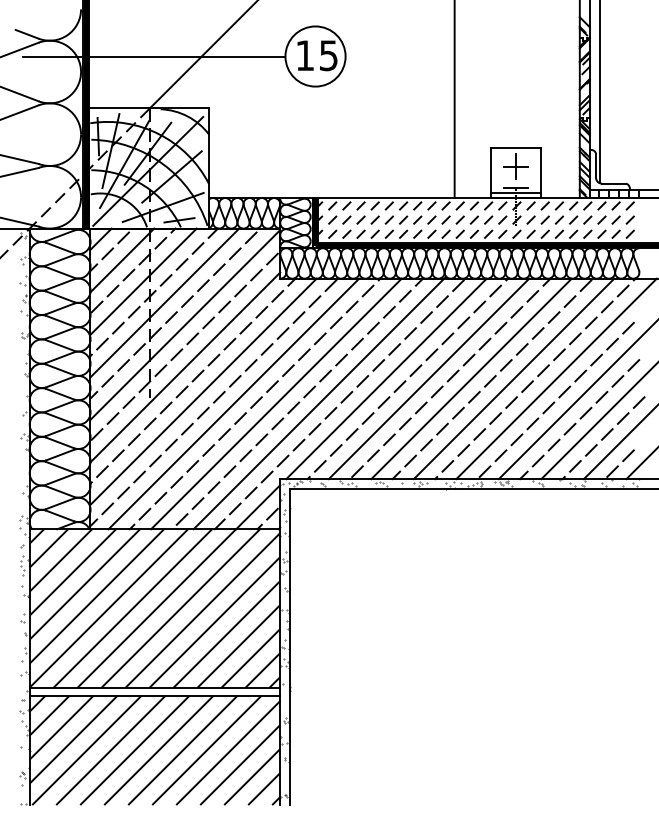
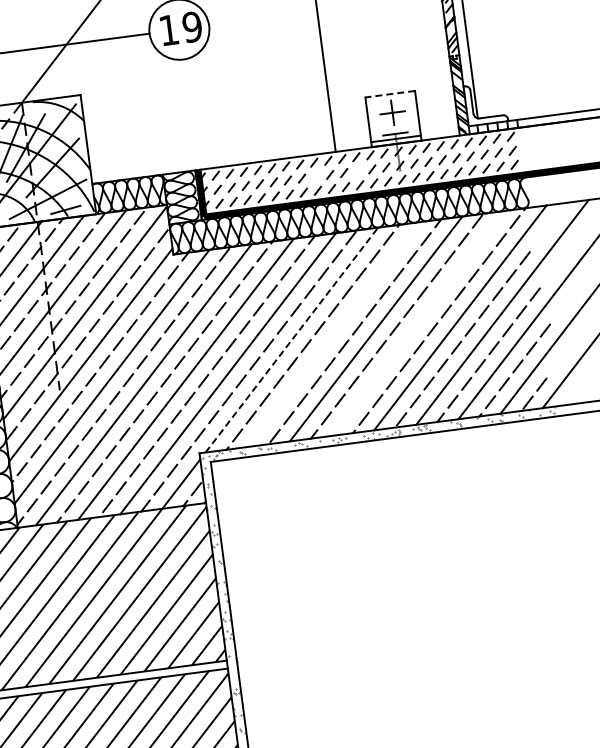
text: (328, 55) -> (192, 27), 15 -> 19
line: (515, 147) -> (389, 93), solid -> dashed
line: (431, 219) -> (315, 176), removed
line: (473, 219) -> (357, 170), removed
line: (386, 378) -> (291, 339), solid -> dashed
line: (428, 378) -> (333, 334), removed
line: (513, 378) -> (417, 323), removed

